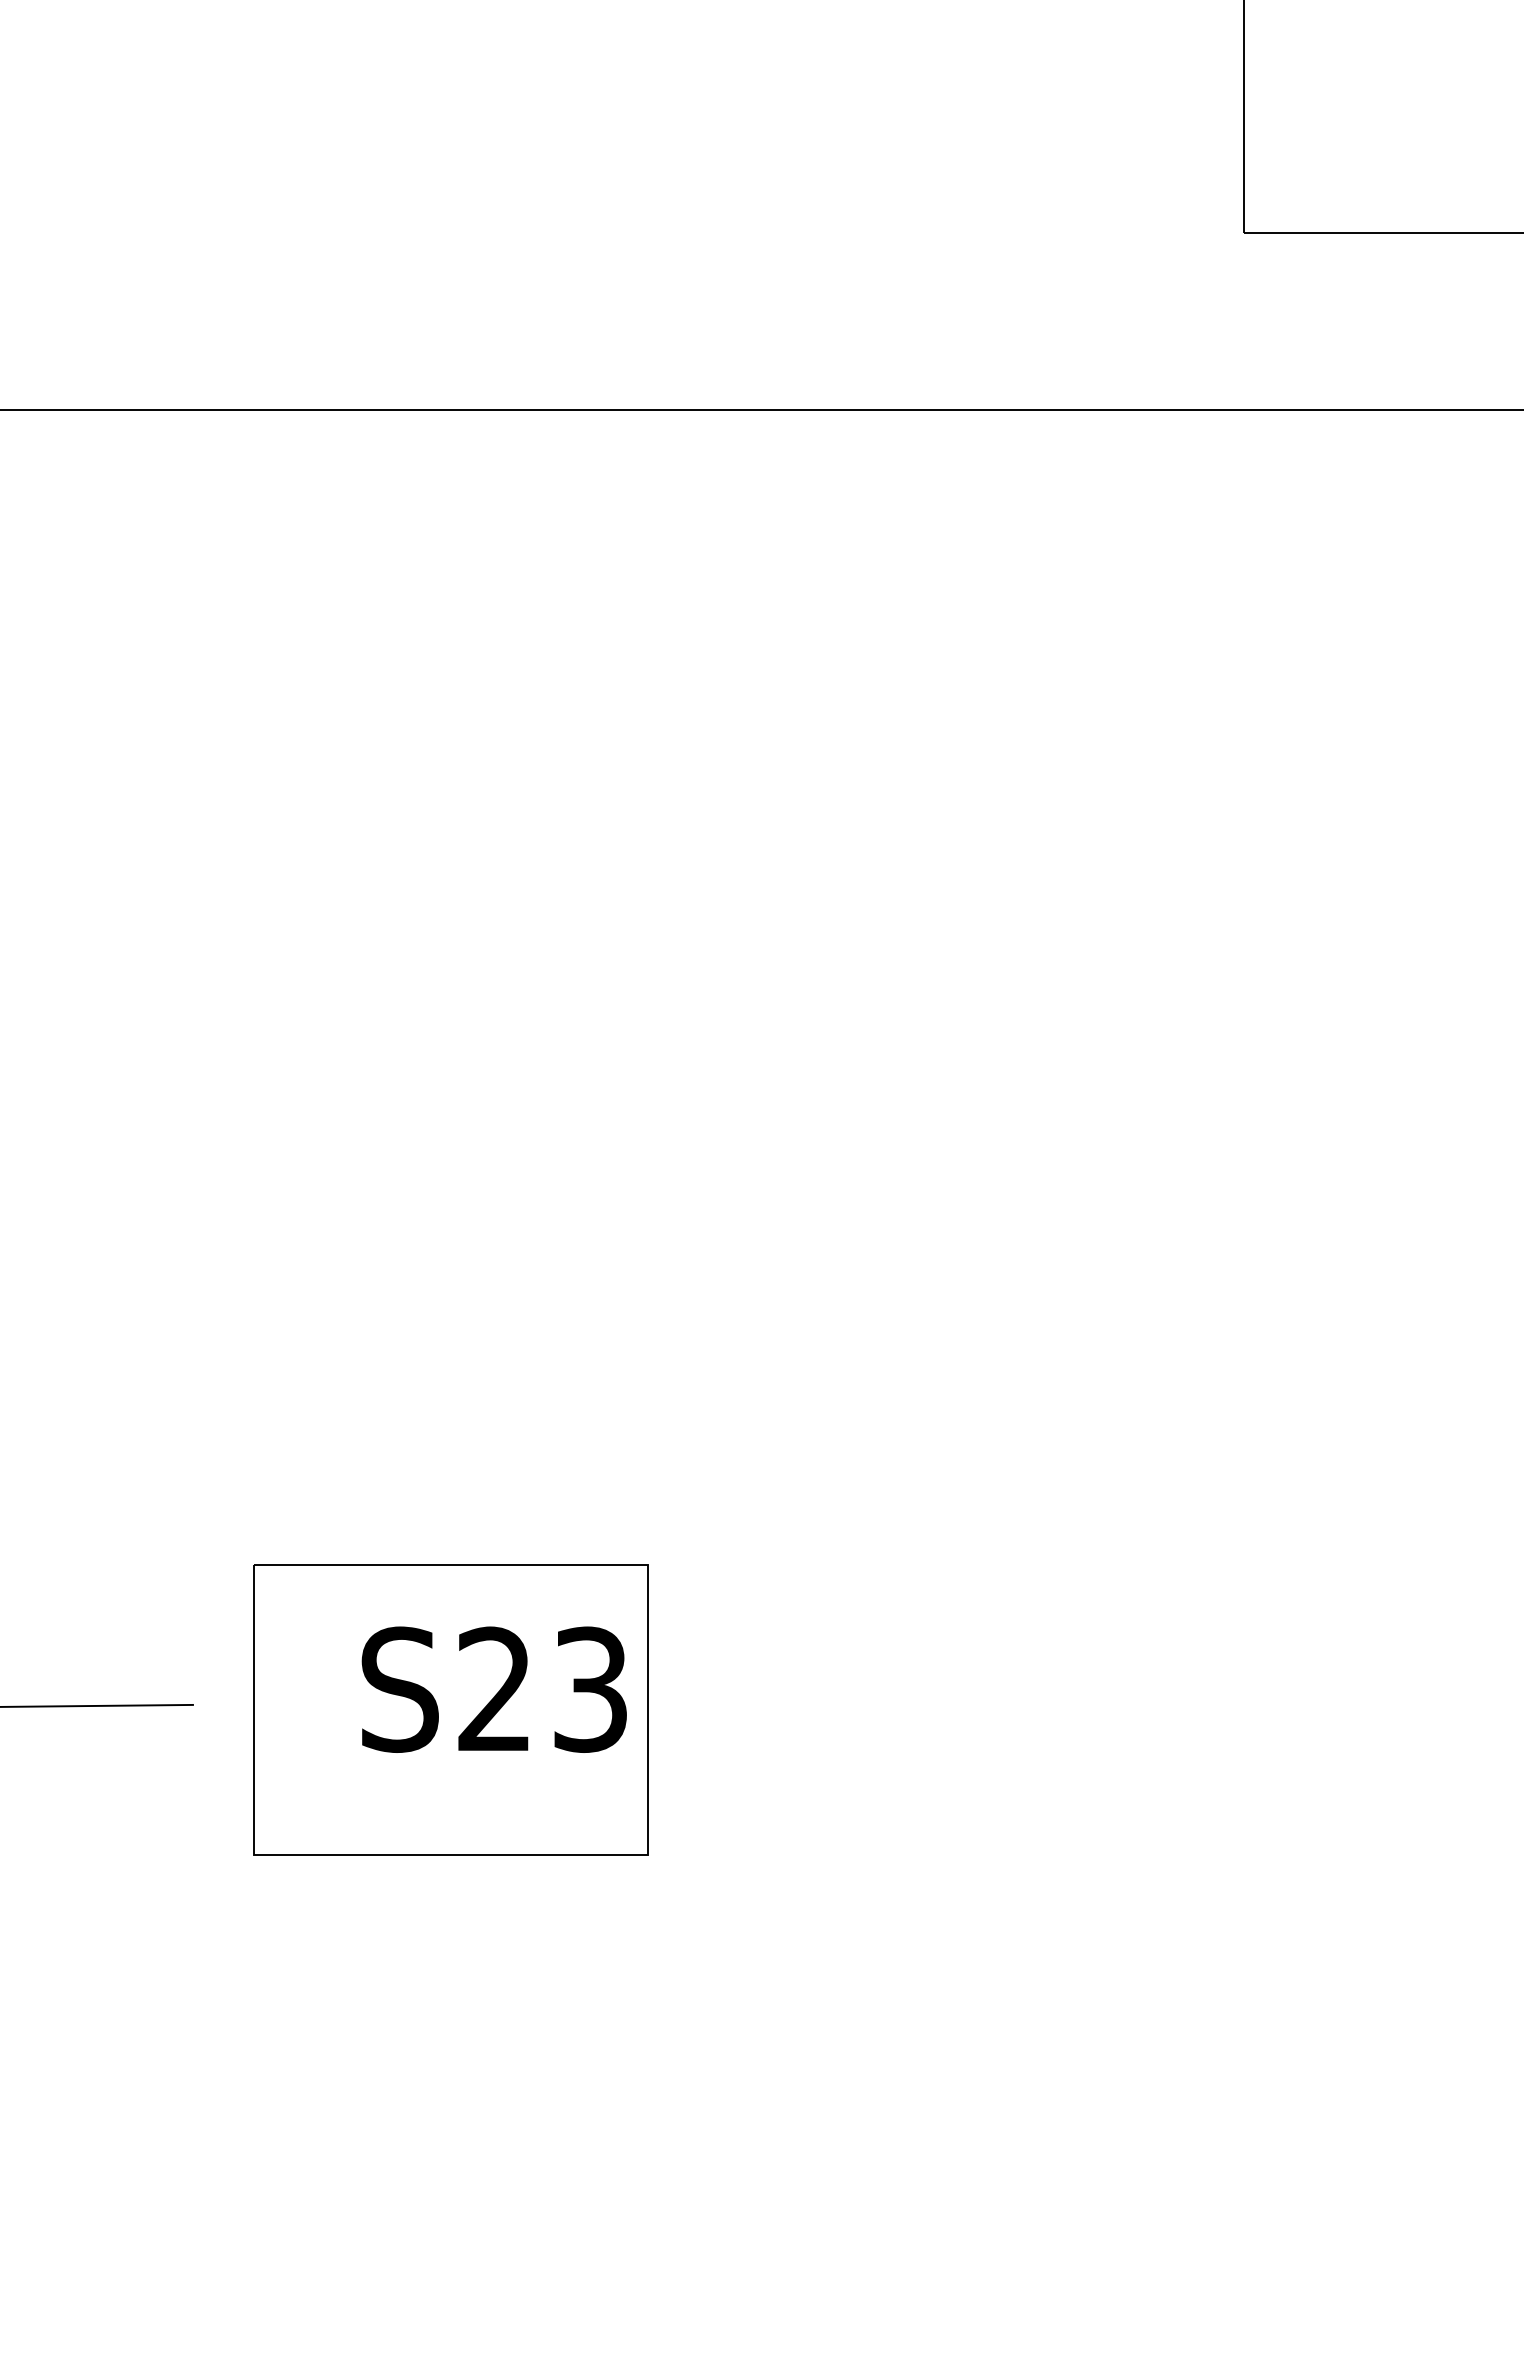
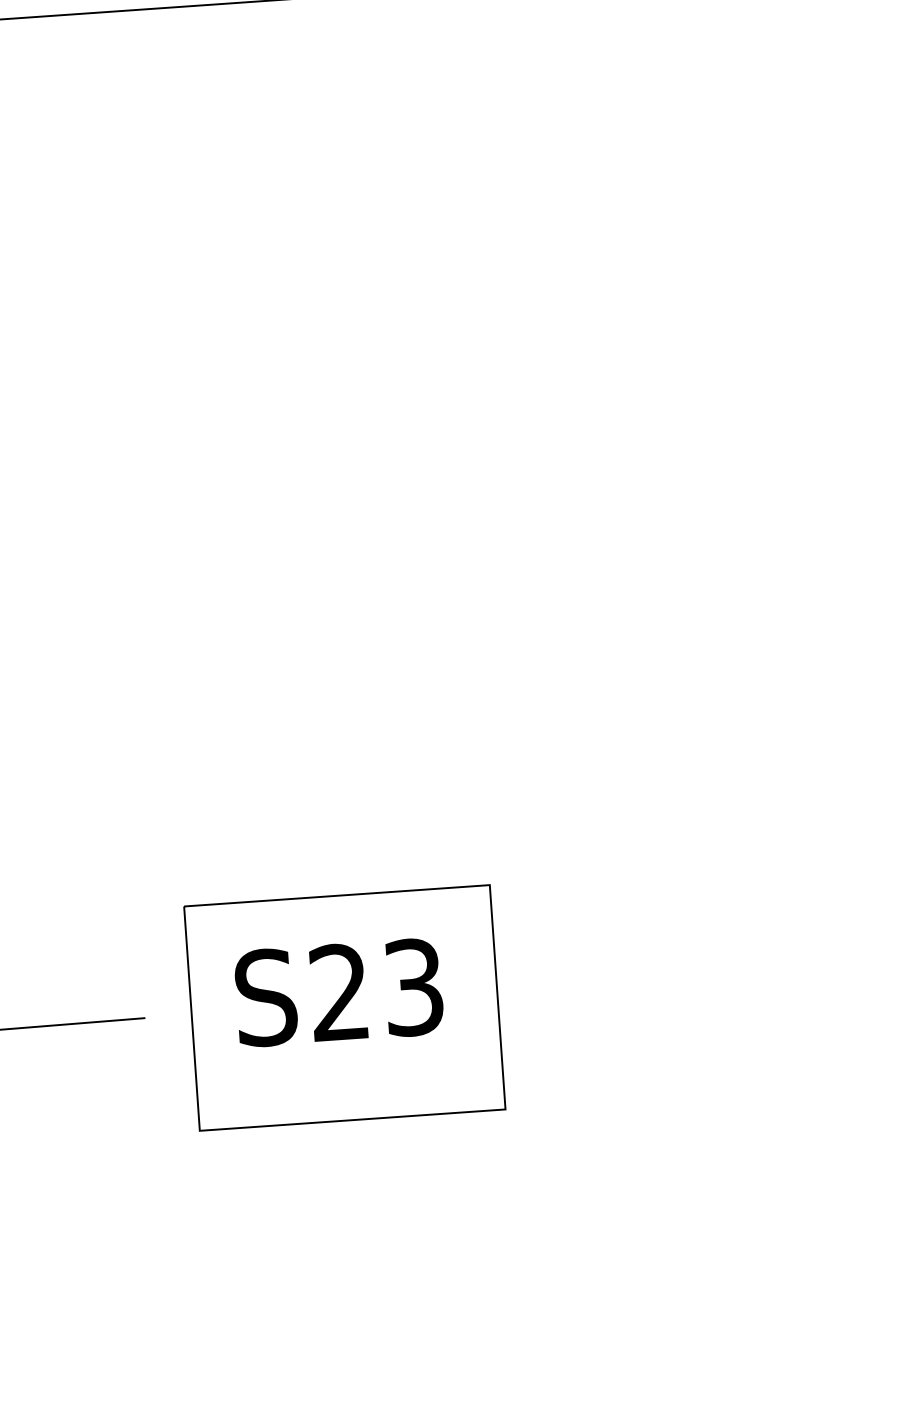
text: (493, 1689) -> (338, 992), moved

